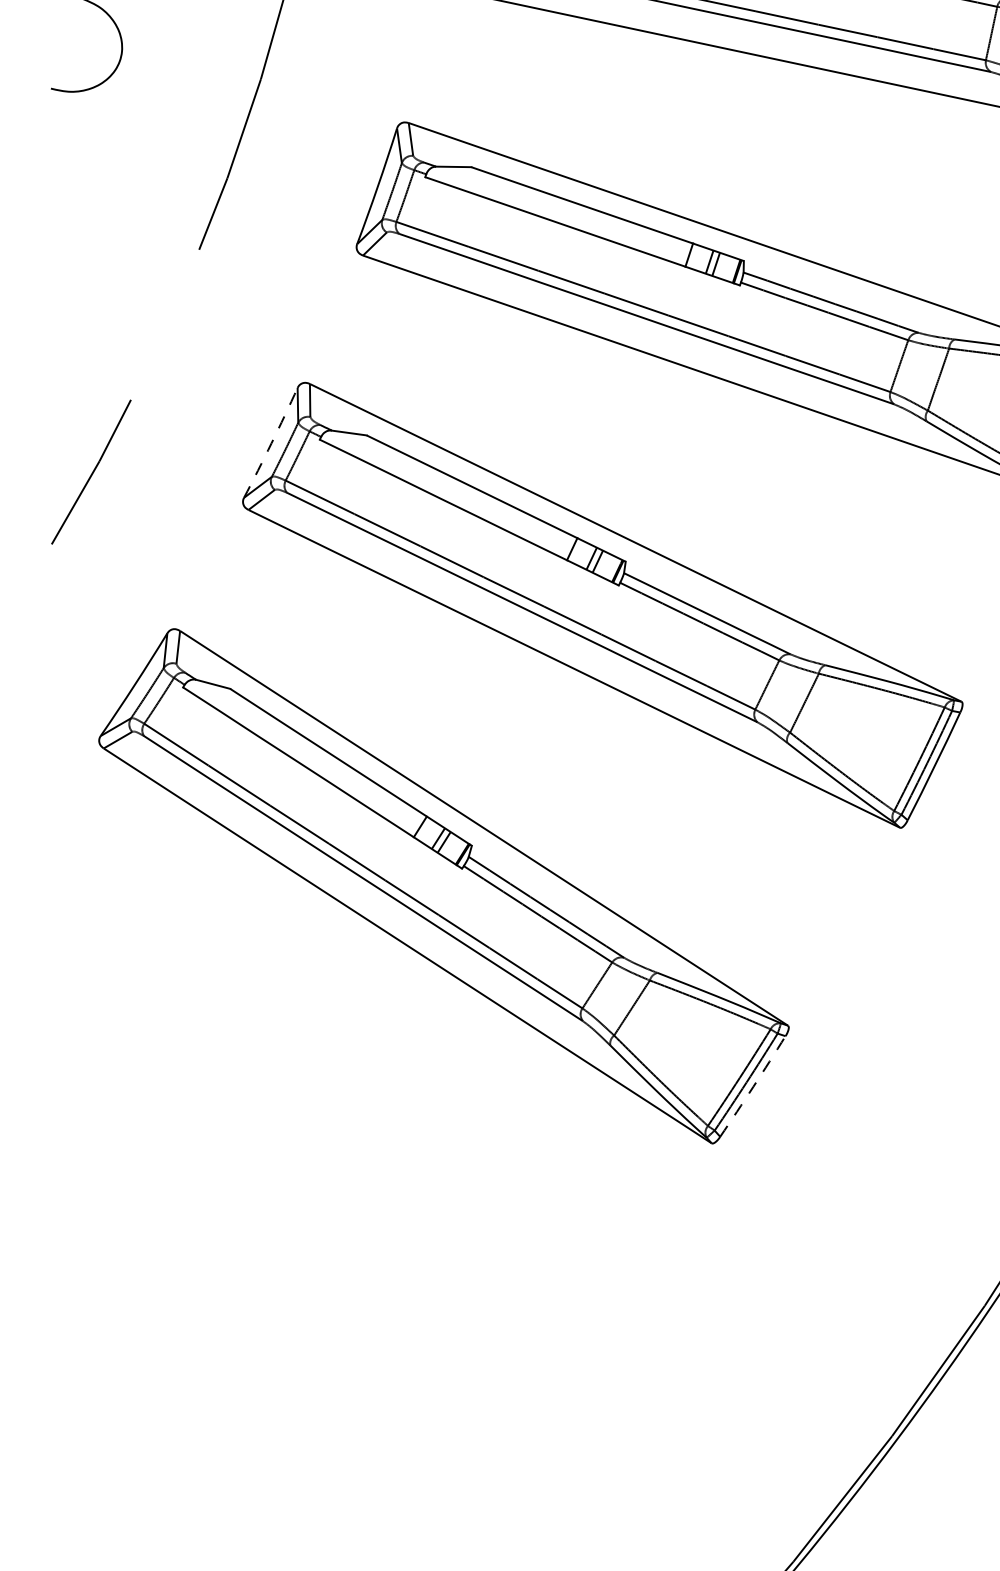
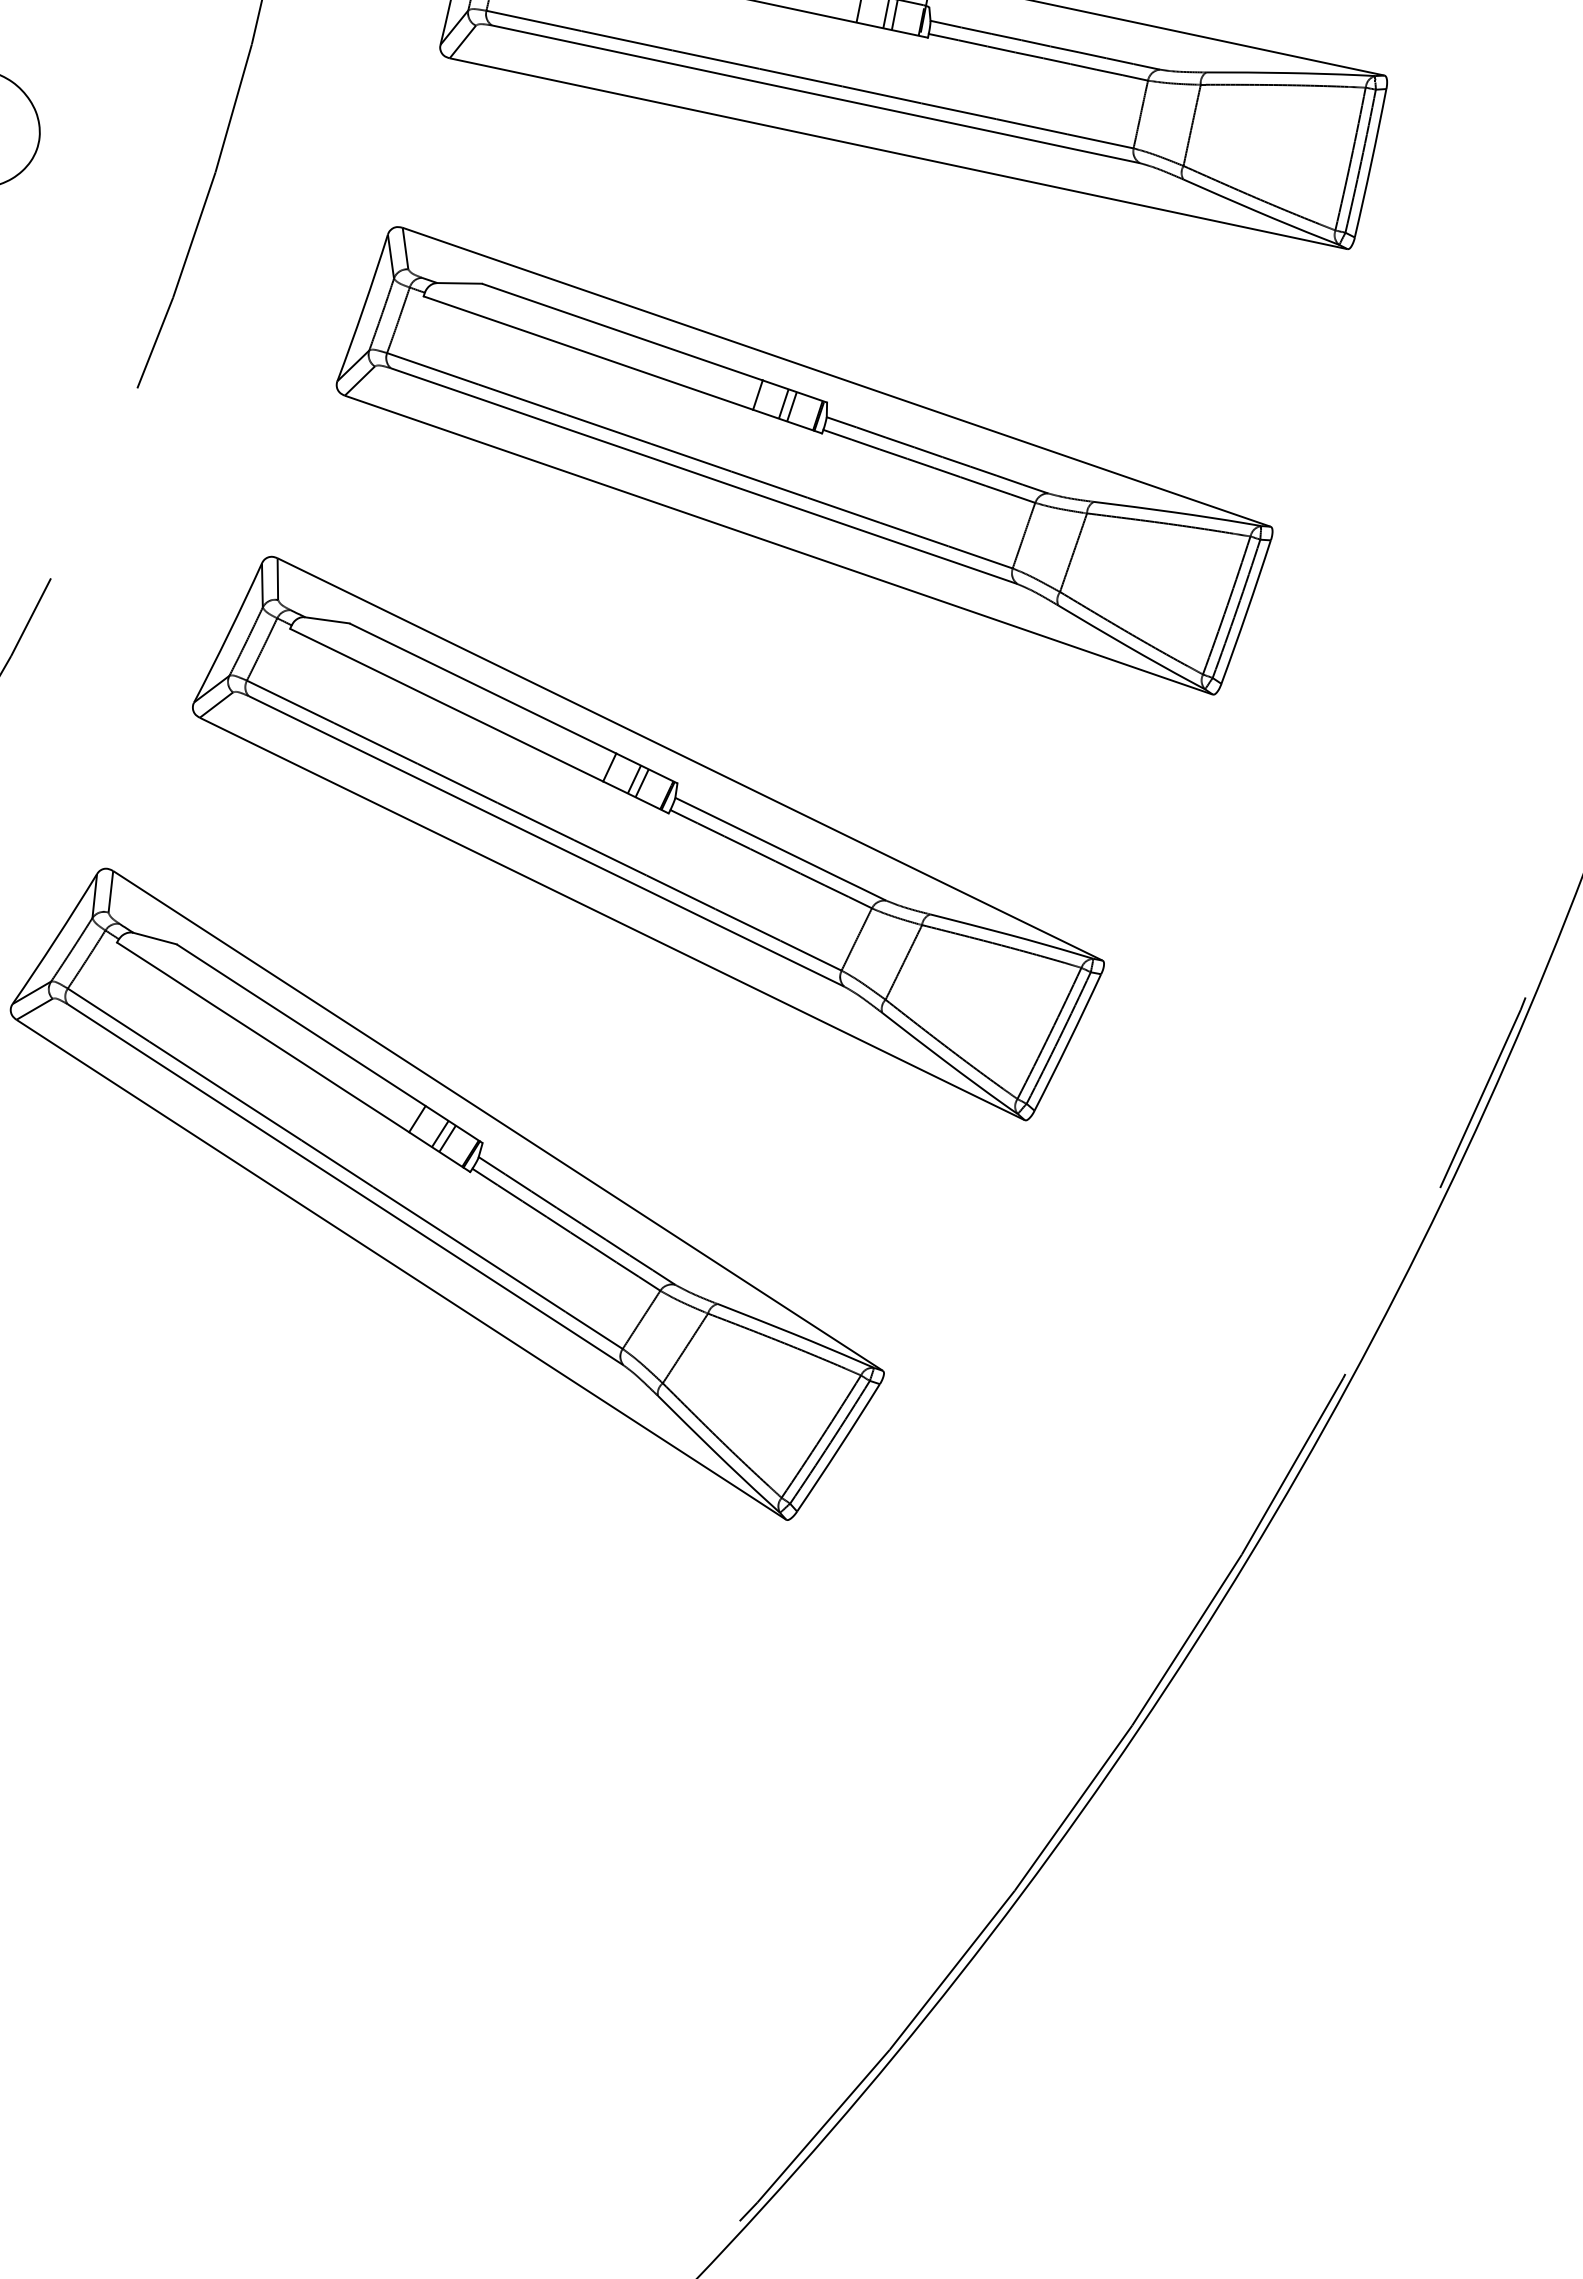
arc: (271, 443) -> (229, 633), dashed -> solid
arc: (753, 1086) -> (839, 1448), dashed -> solid

